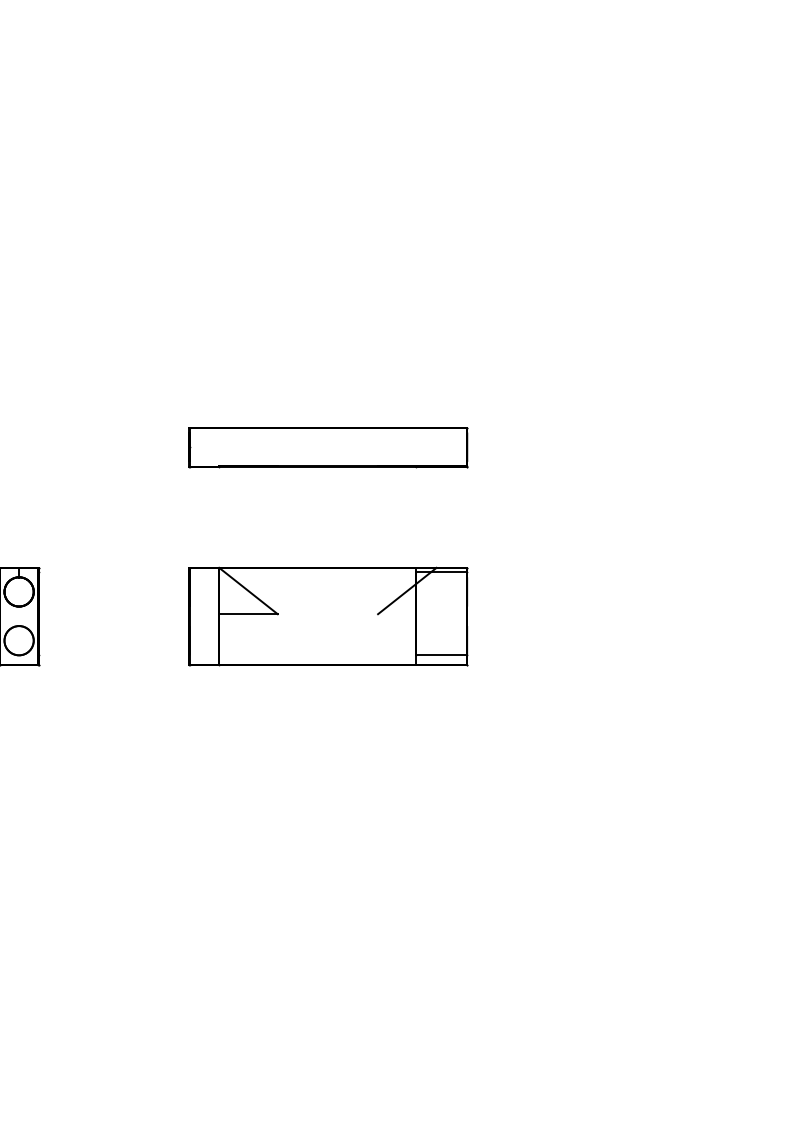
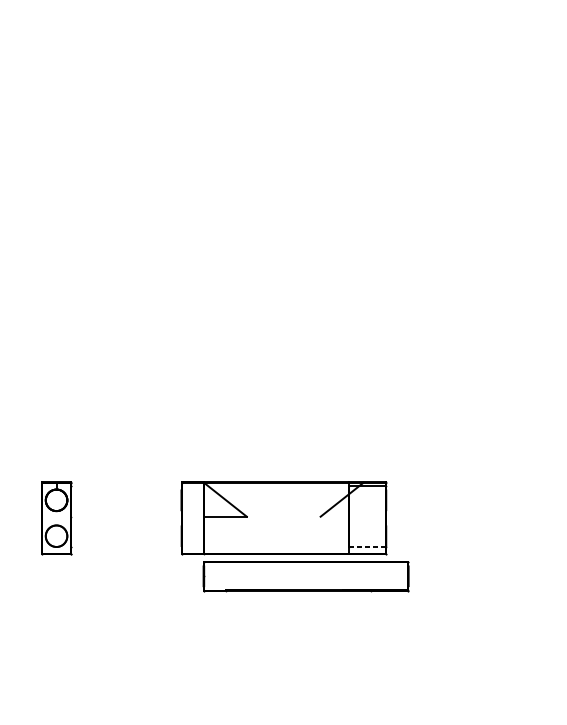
part: (328, 447) -> (306, 576), moved
line: (442, 655) -> (368, 547), solid -> dashed

